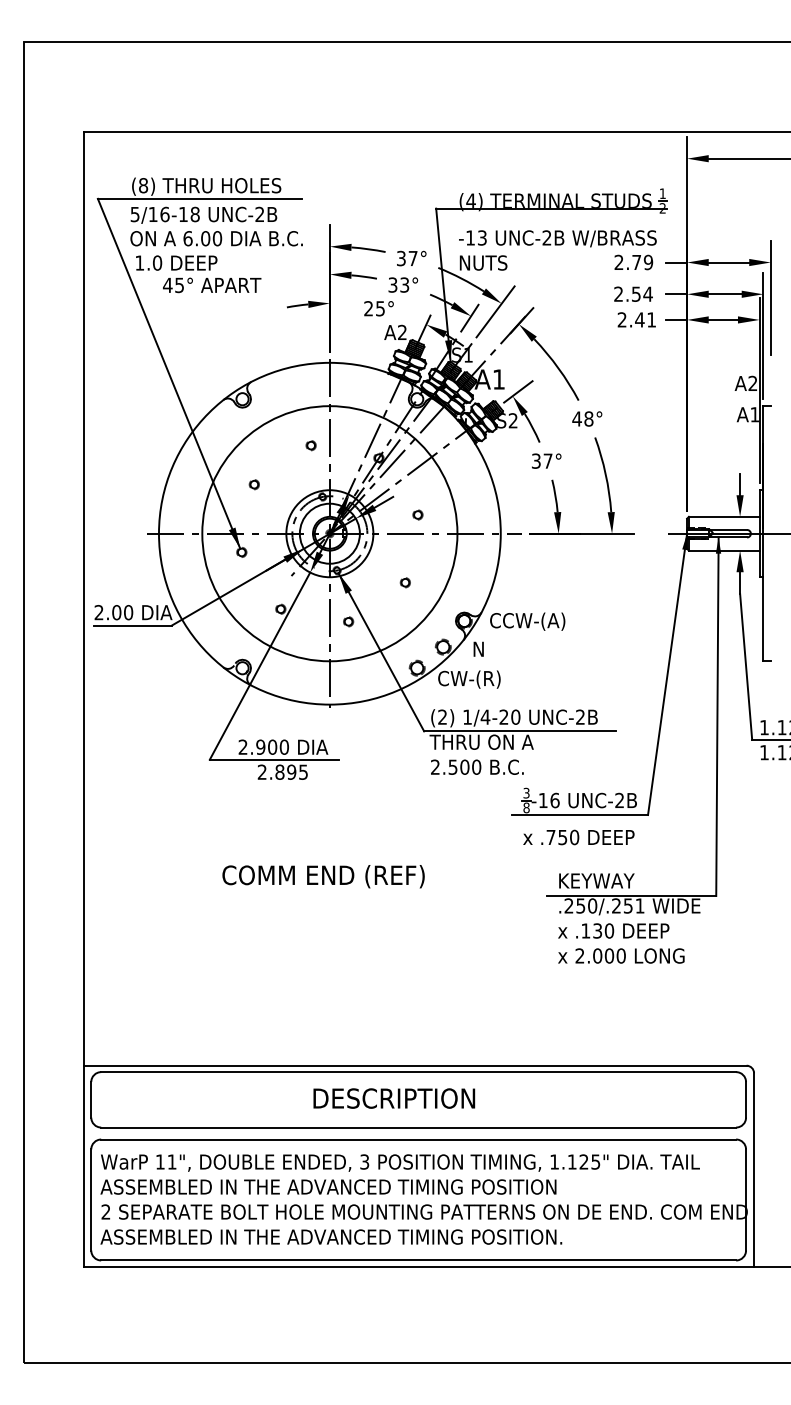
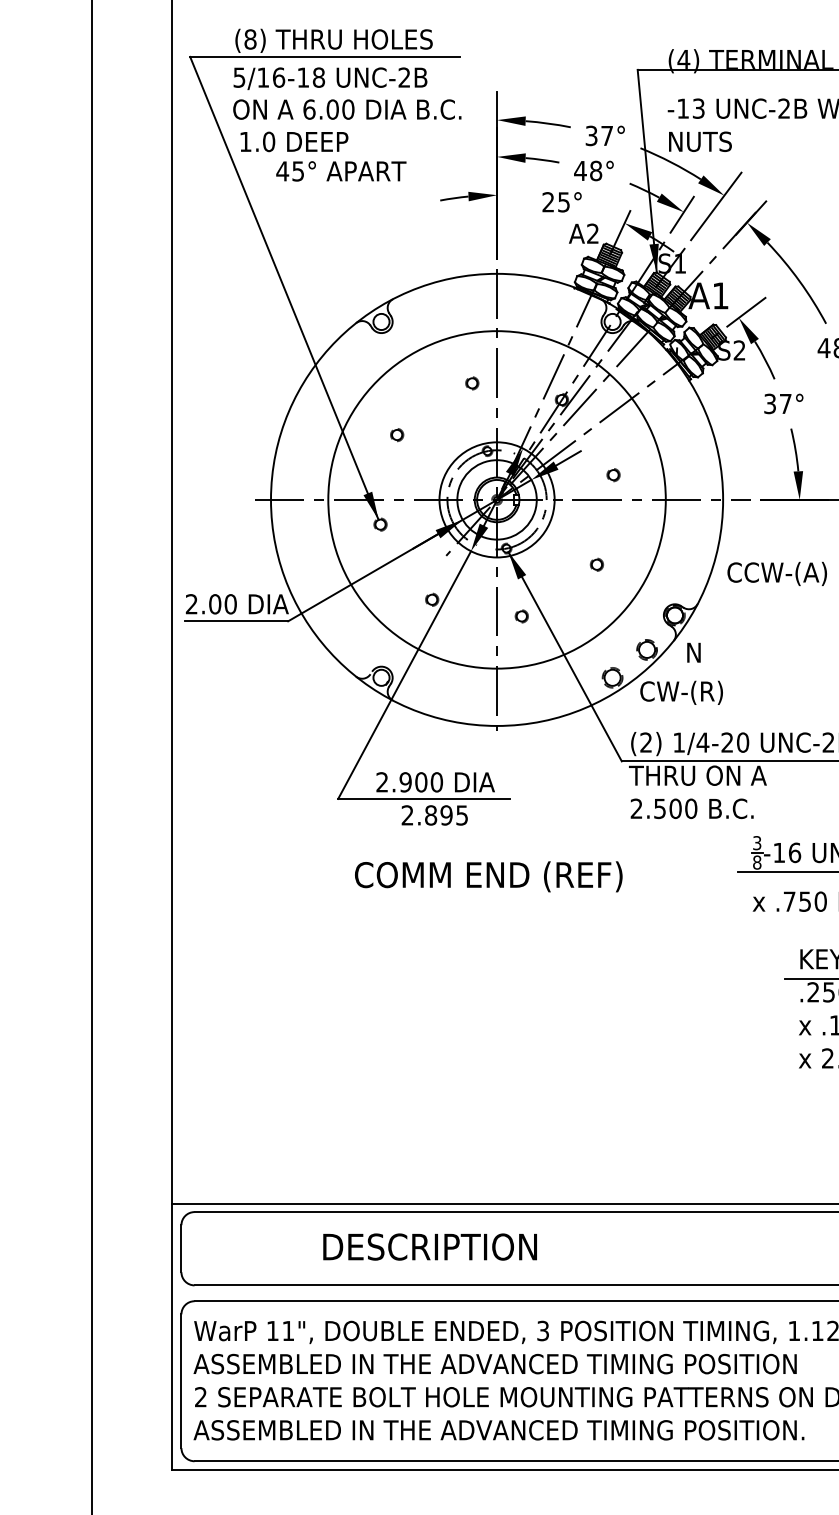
text: (398, 284) -> (587, 170), 33° -> 48°
text: (527, 621) -> (776, 573), moved
text: (323, 876) -> (488, 876), moved
text: (394, 1098) -> (430, 1246), moved

